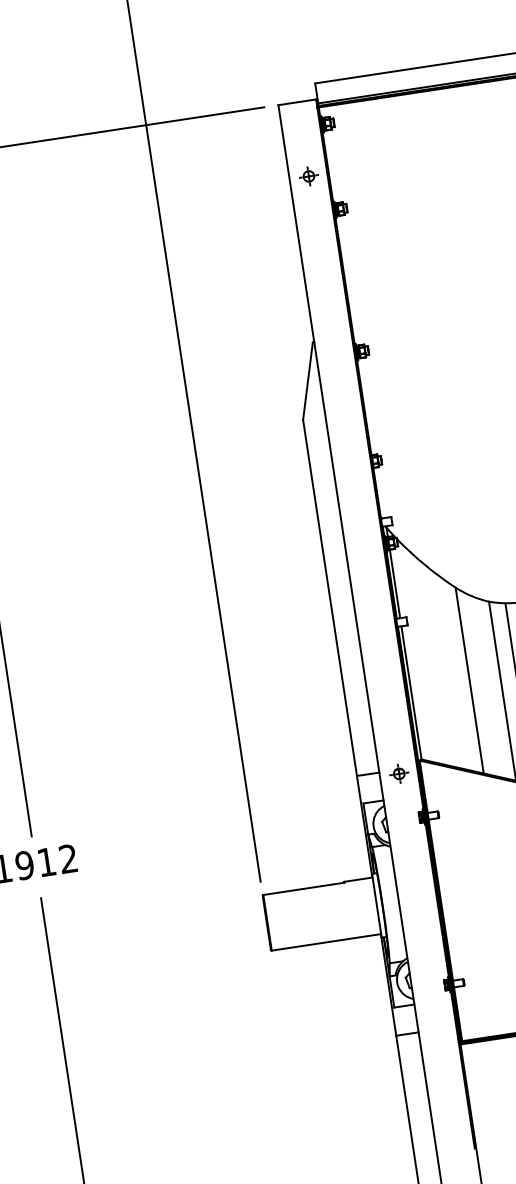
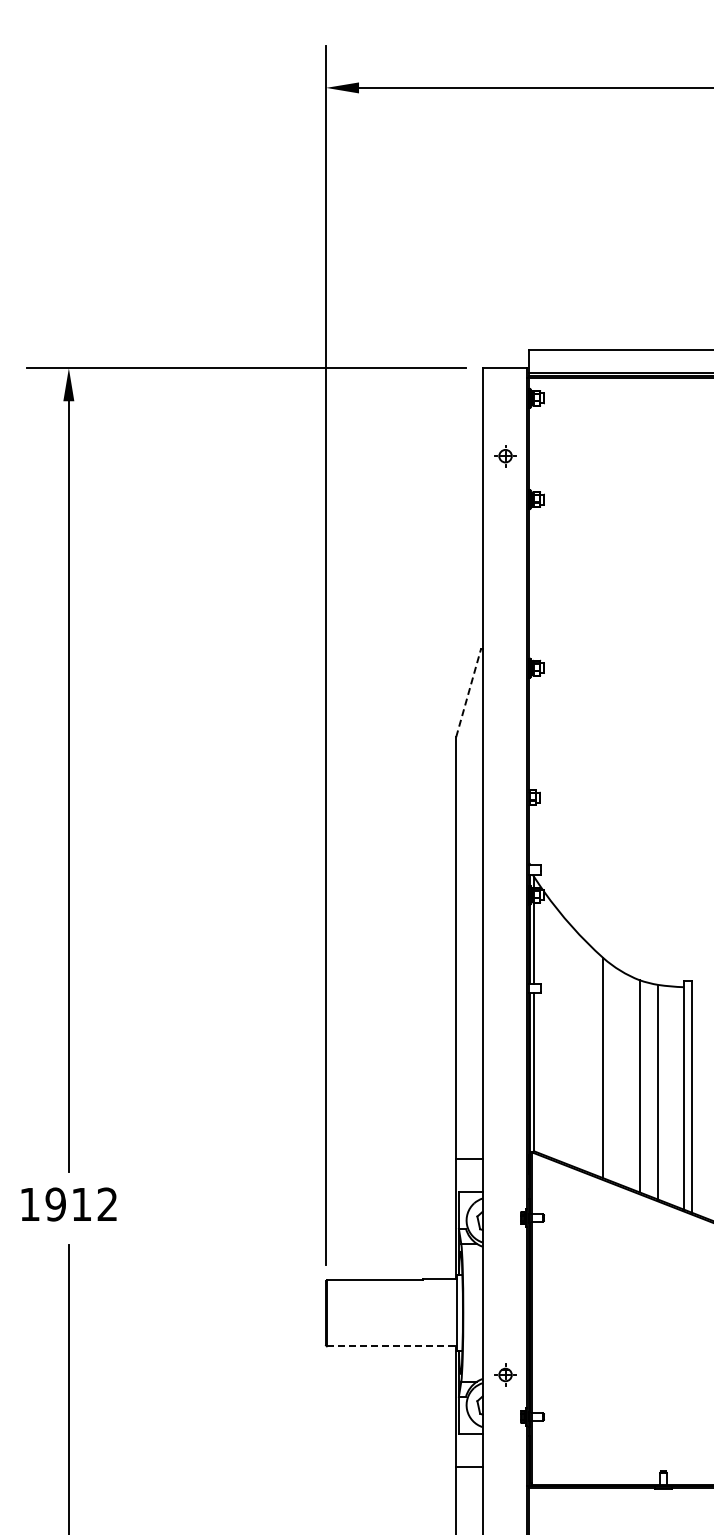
line: (307, 381) -> (468, 693), solid -> dashed
part: (399, 773) -> (505, 1374), moved
line: (326, 942) -> (391, 1346), solid -> dashed

